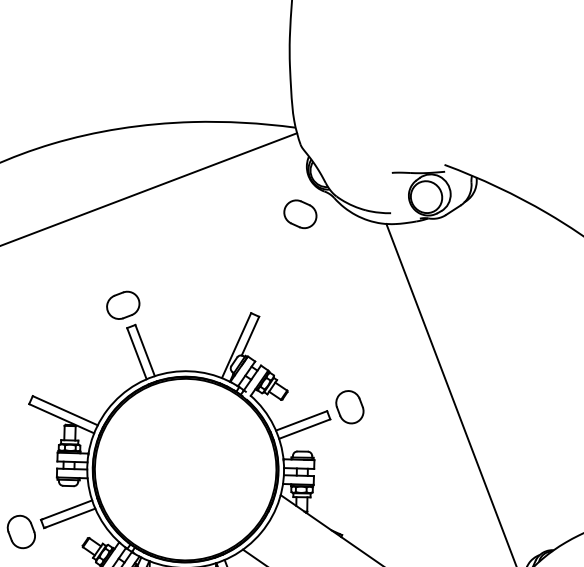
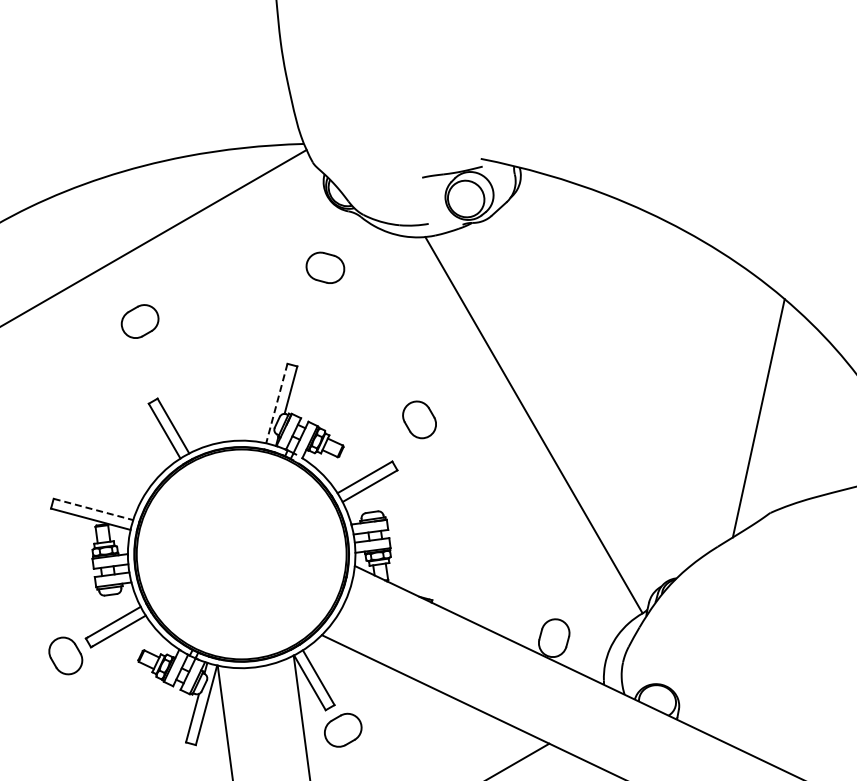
part: (300, 213) -> (325, 267), moved
part: (122, 305) -> (139, 321), moved
line: (236, 346) -> (276, 404), solid -> dashed
part: (349, 406) -> (419, 419), moved
line: (65, 410) -> (93, 509), solid -> dashed

